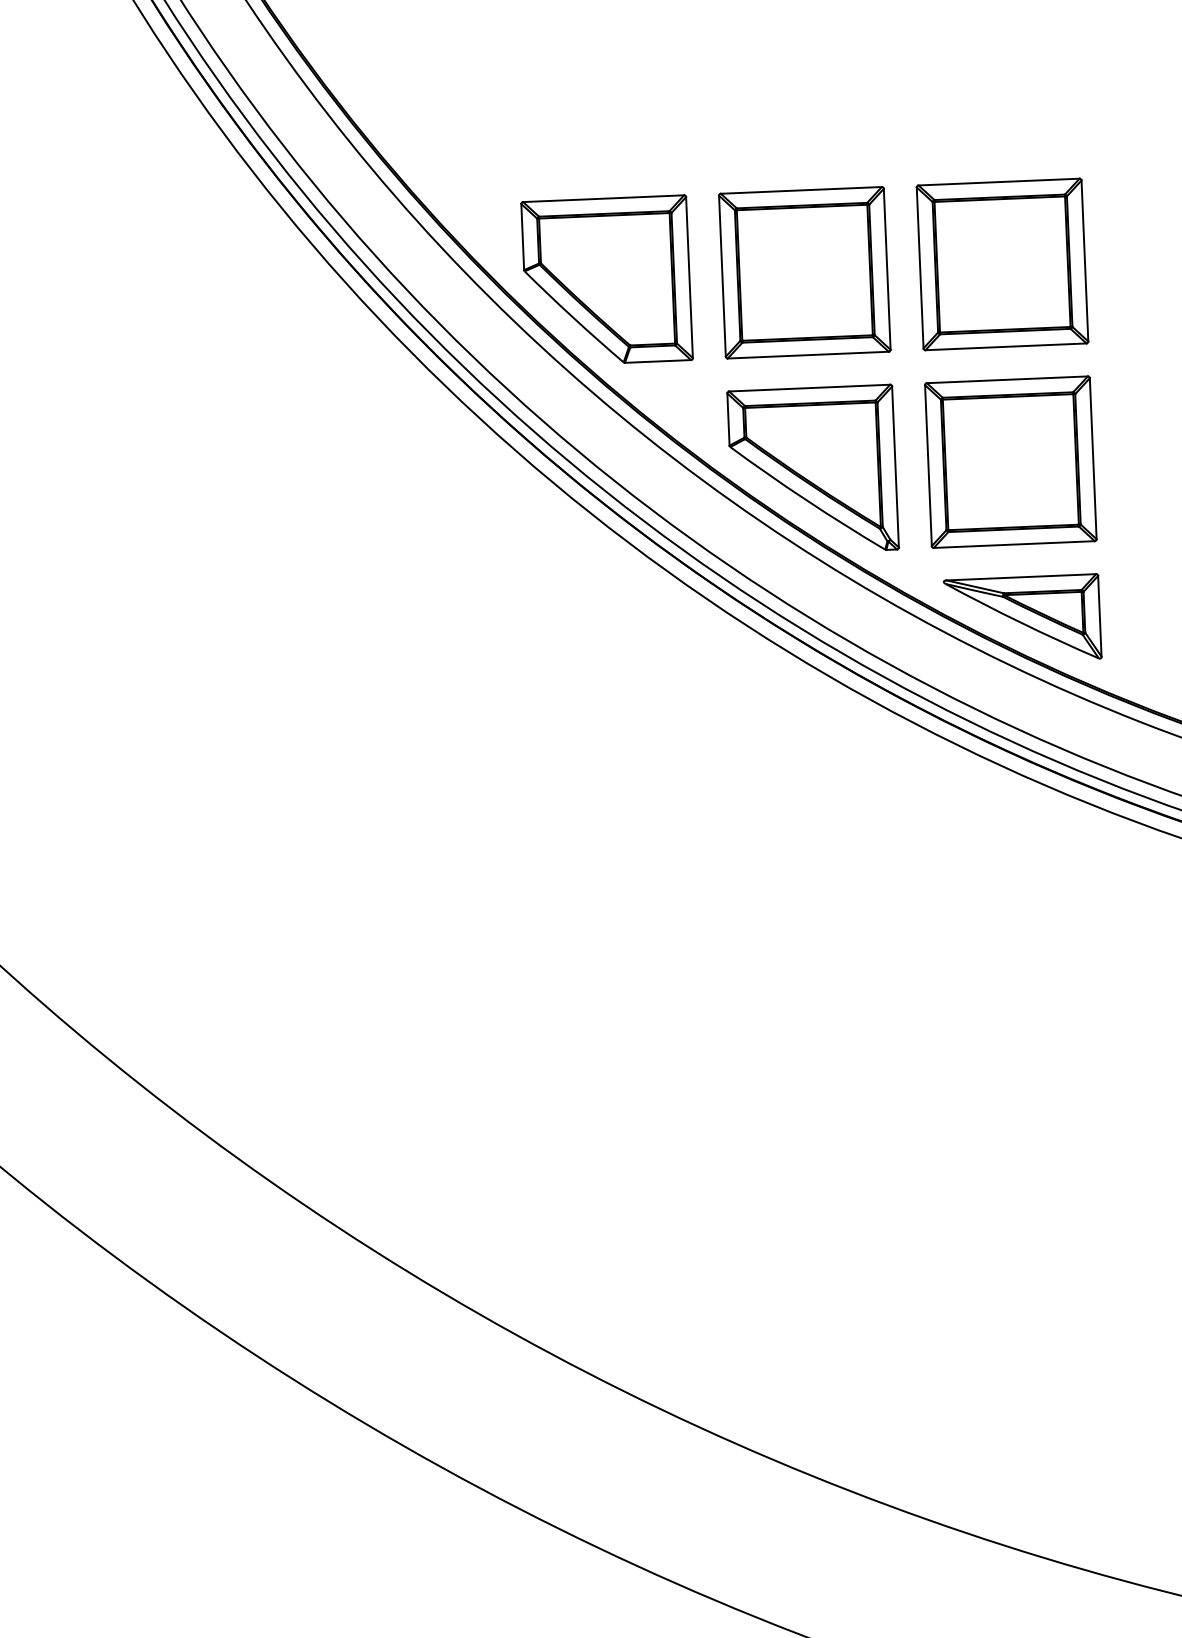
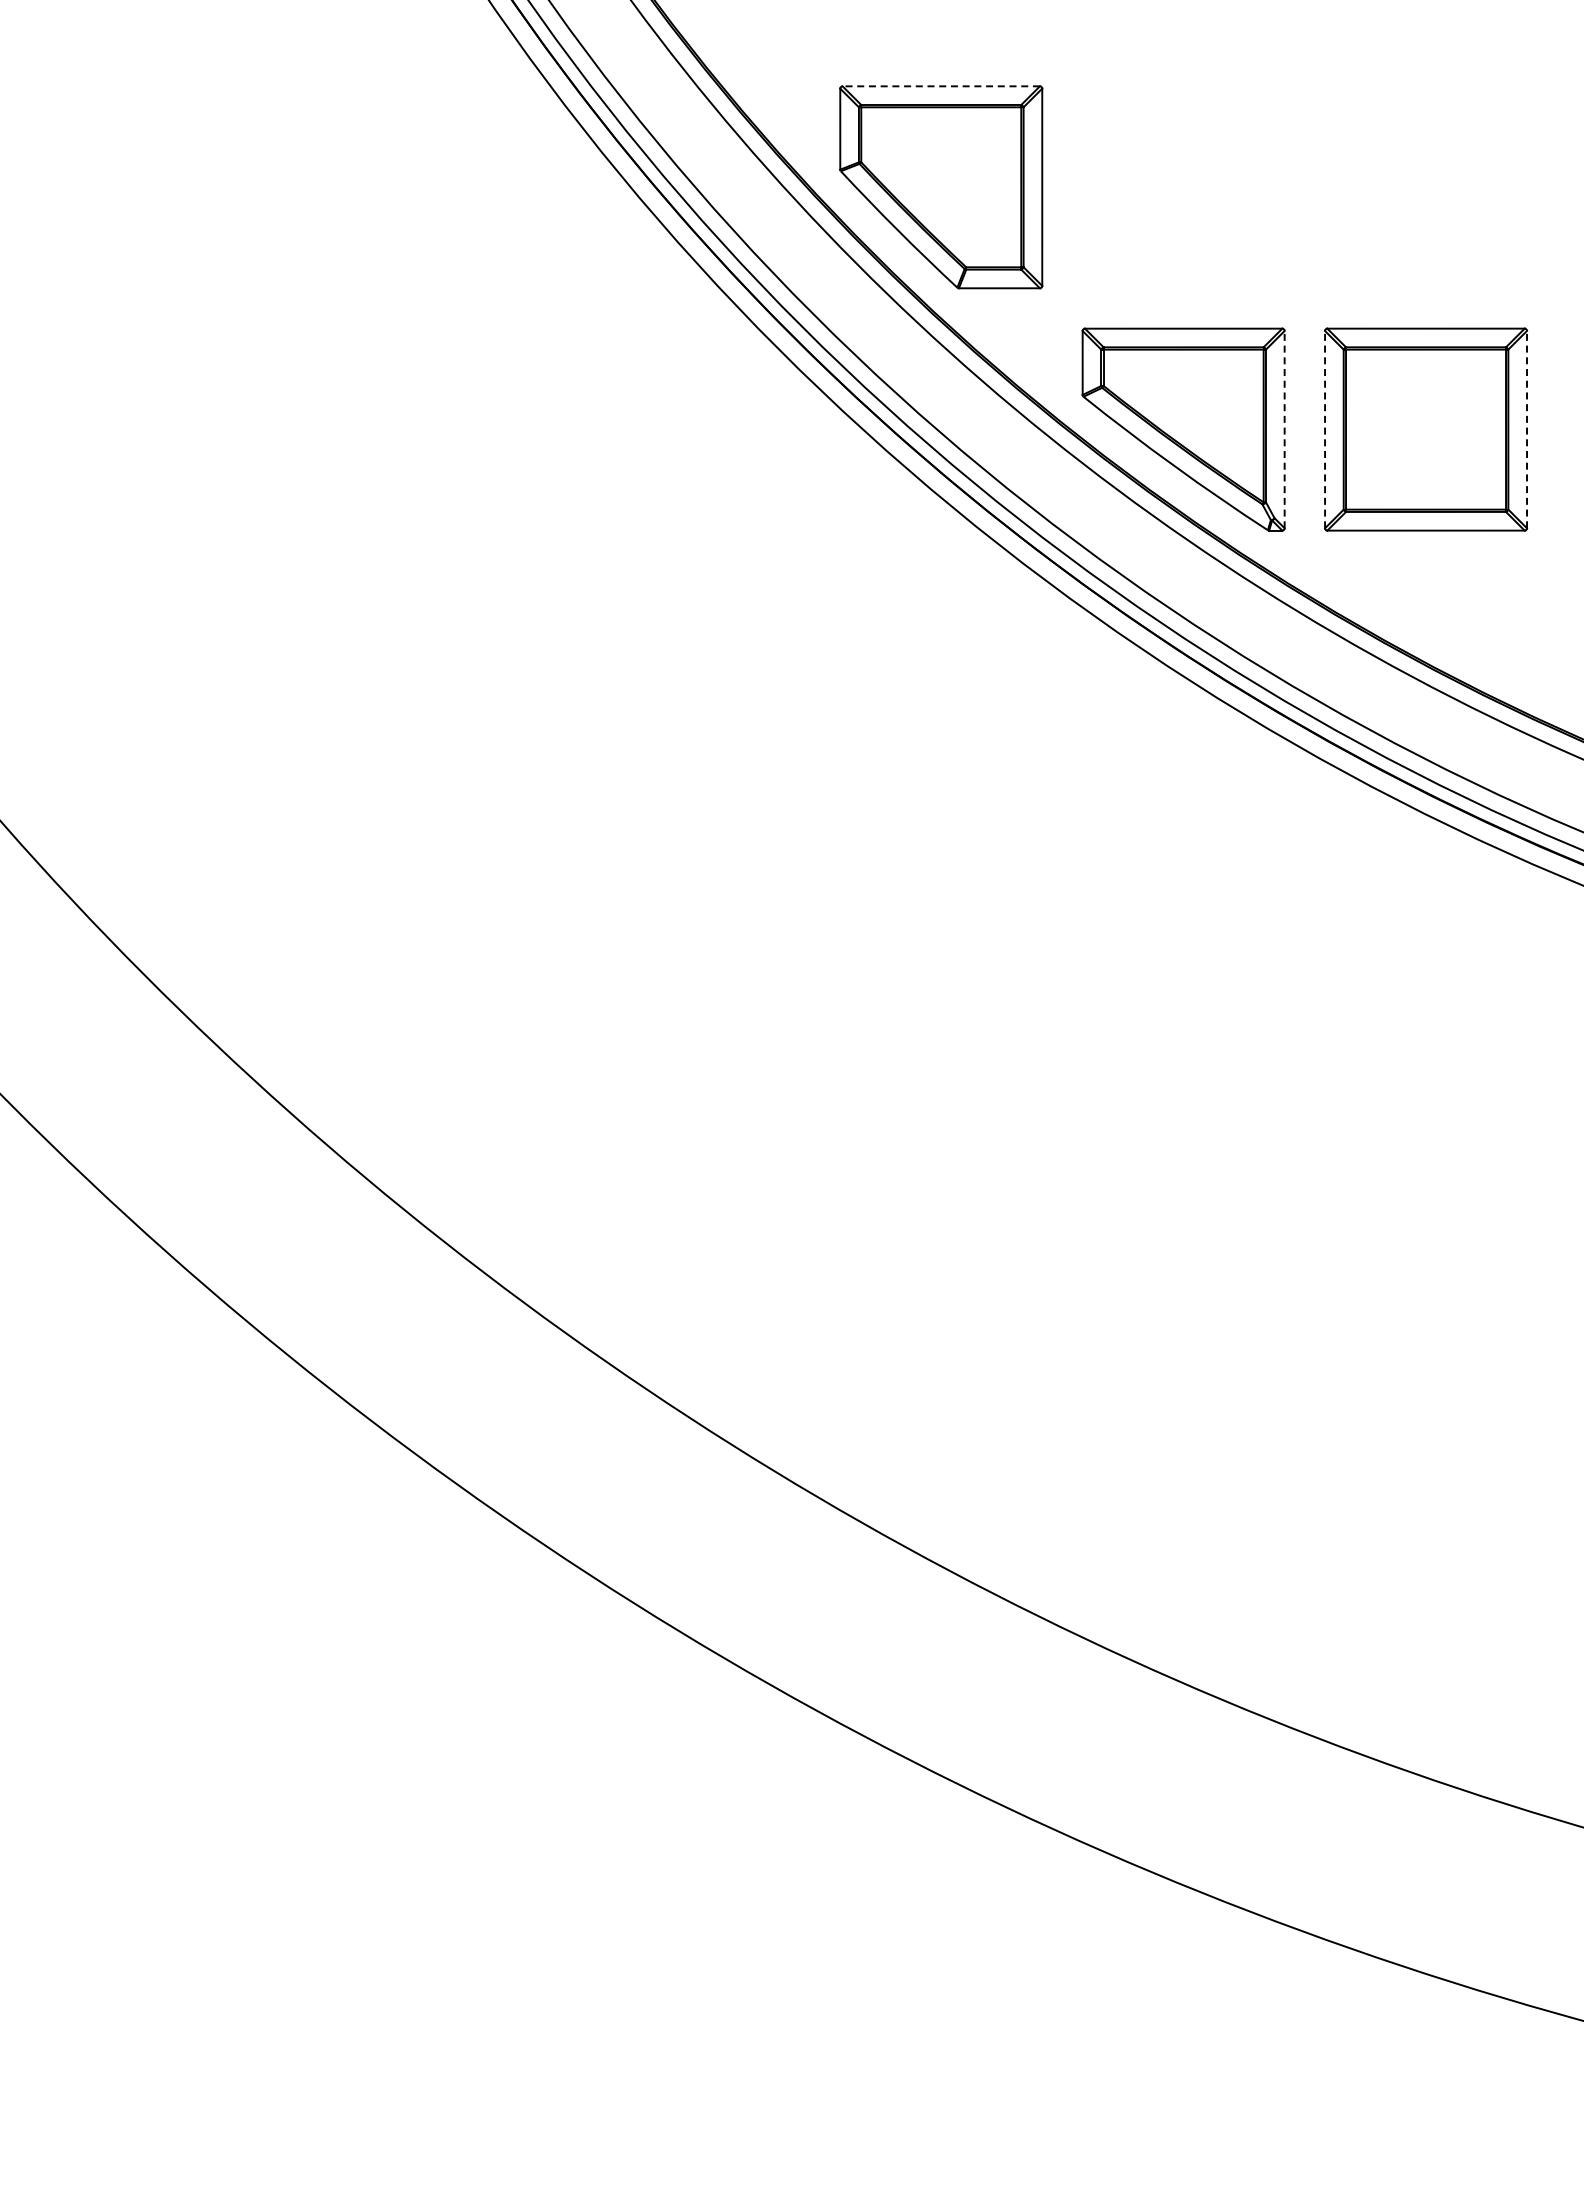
line: (603, 198) -> (941, 86), solid -> dashed
part: (1002, 264) -> (1426, 187), removed
part: (804, 272) -> (1183, 187), removed
line: (1093, 458) -> (1527, 429), solid -> dashed
line: (928, 465) -> (1325, 429), solid -> dashed
line: (895, 466) -> (1284, 429), solid -> dashed
part: (1022, 619) -> (1432, 622), removed

